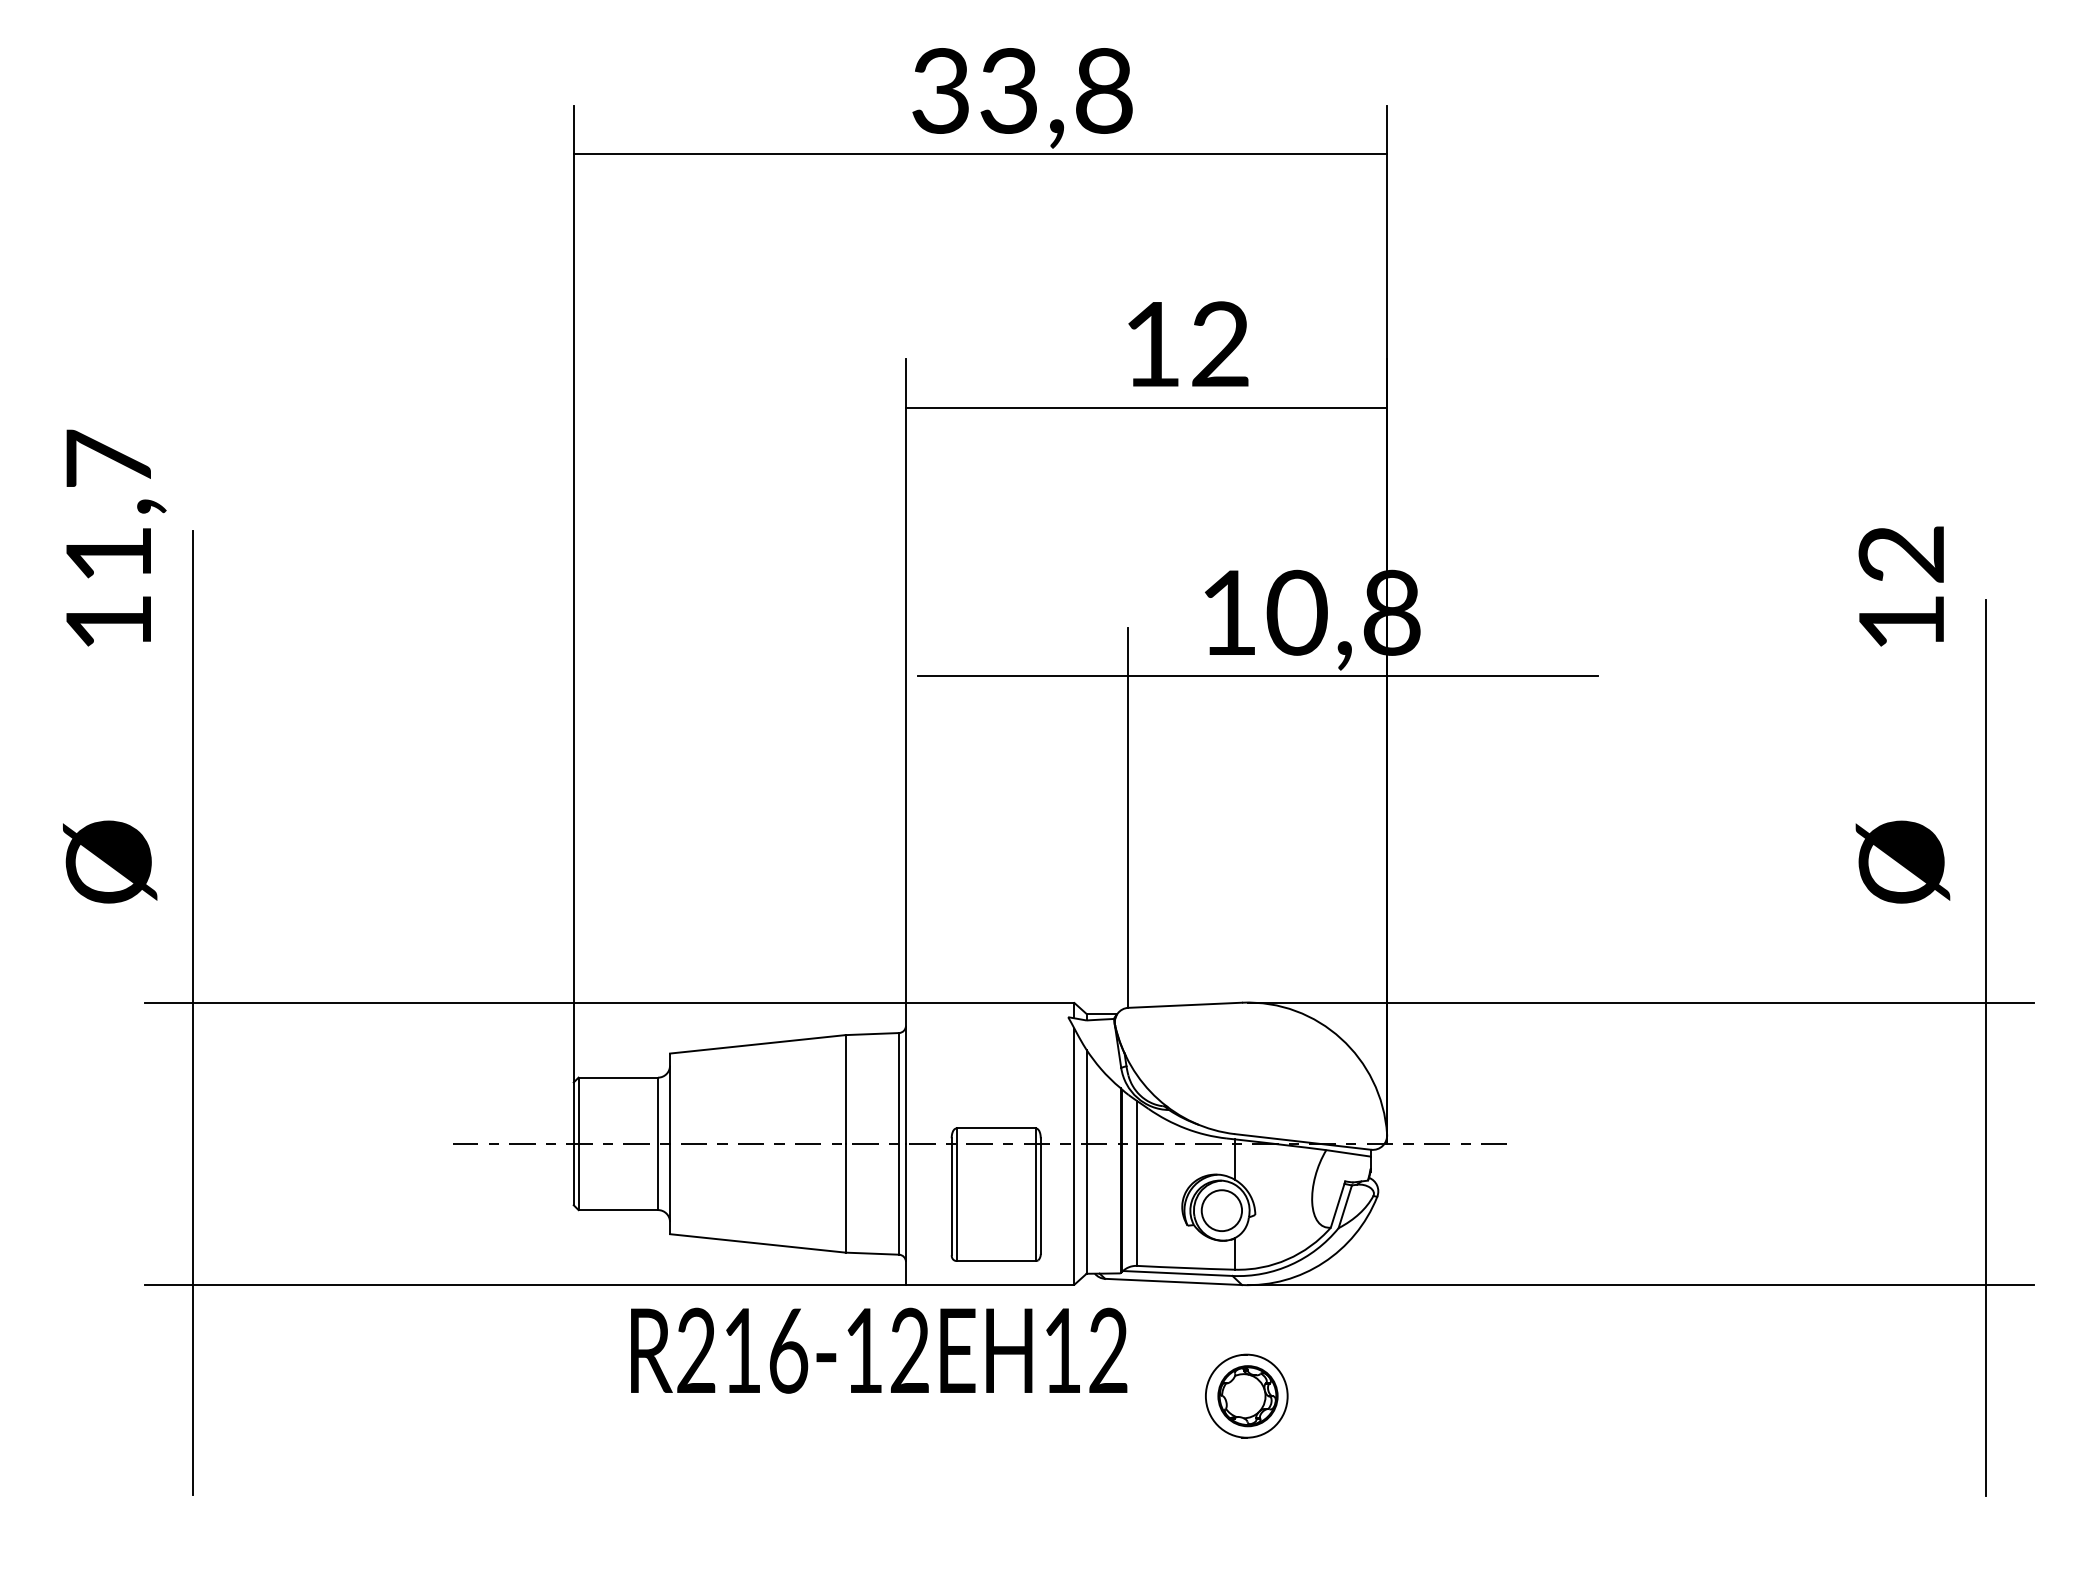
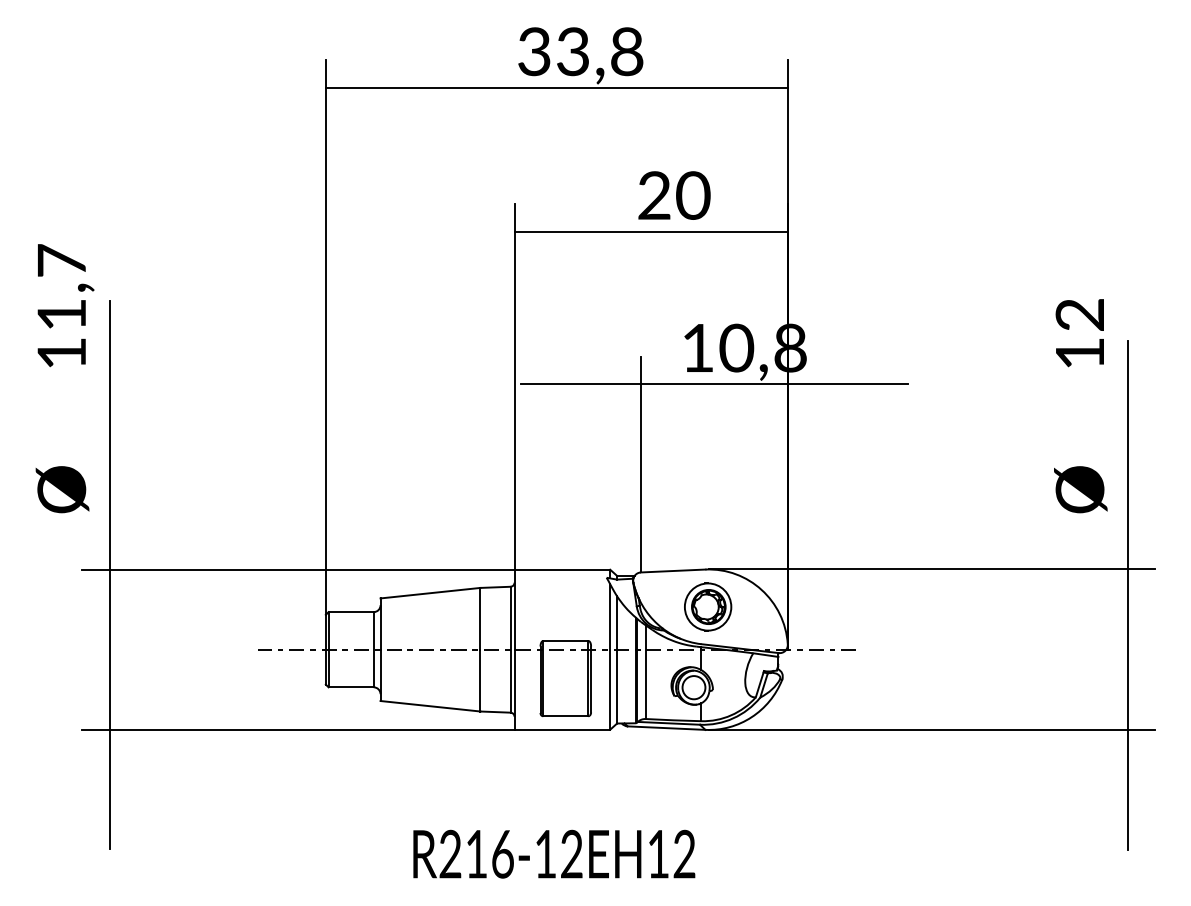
text: (1187, 344) -> (674, 195), 12 -> 20
text: (879, 1349) -> (554, 853), moved
part: (1247, 1395) -> (708, 606), moved

